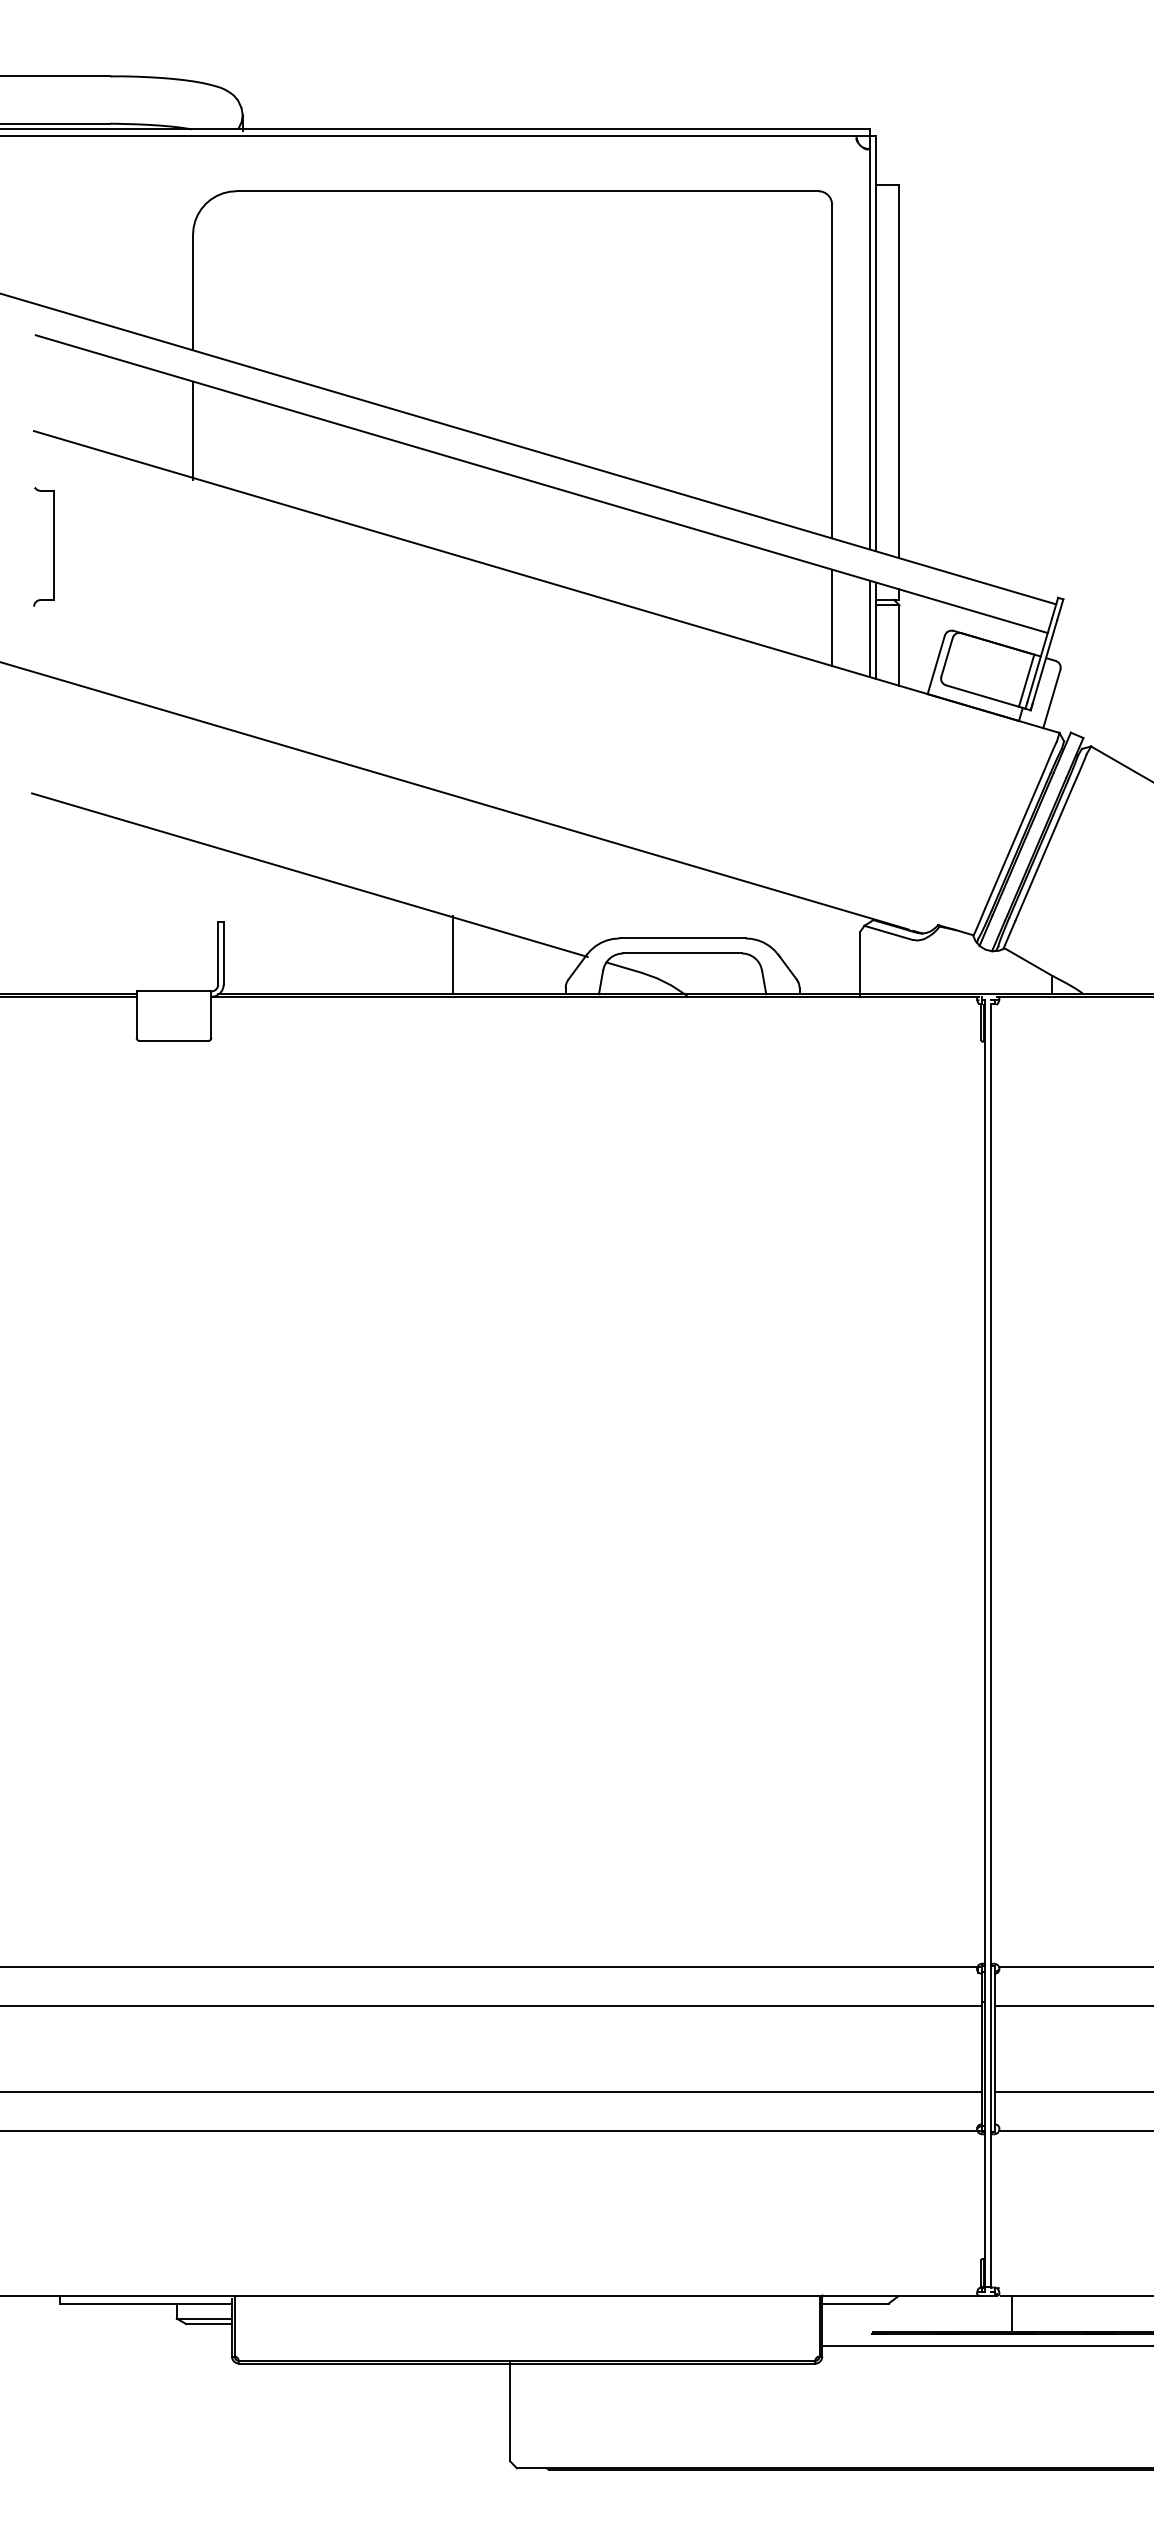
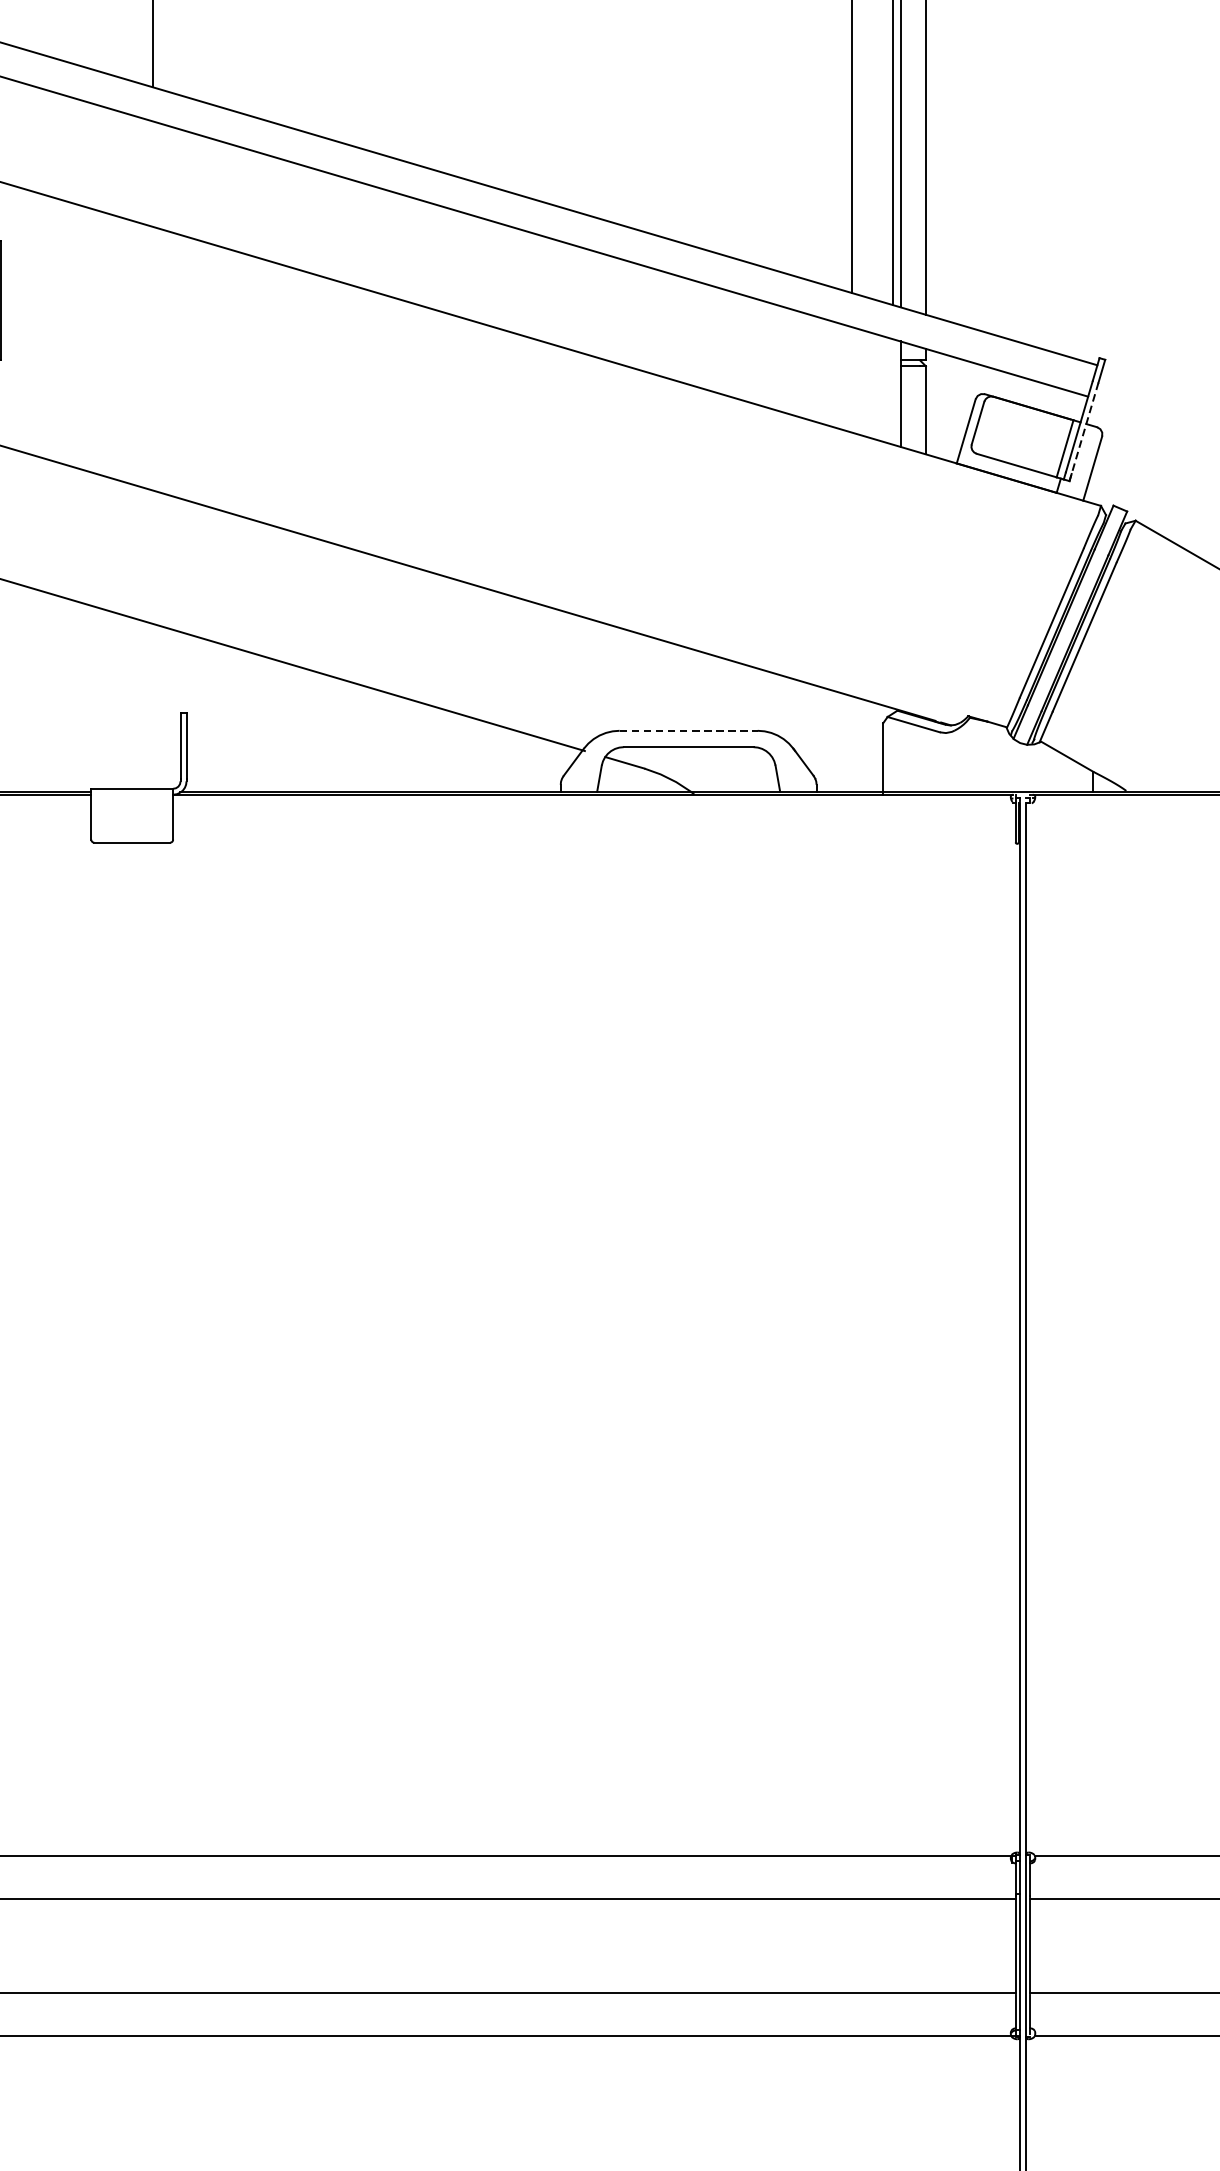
line: (193, 430) -> (153, 175), removed
line: (832, 617) -> (852, 379), removed
line: (869, 628) -> (893, 391), removed
line: (1043, 665) -> (1083, 432), solid -> dashed
line: (683, 938) -> (689, 730), solid -> dashed
line: (452, 954) -> (436, 748), removed

